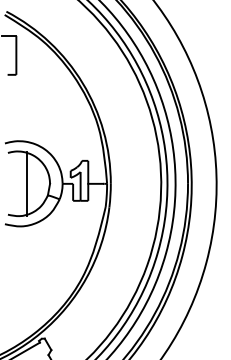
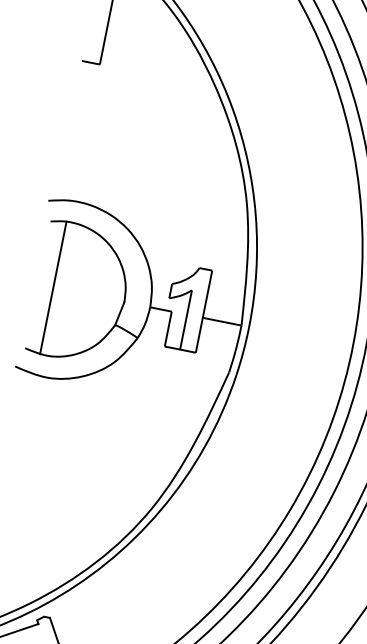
line: (27, 183) -> (53, 287), moved

